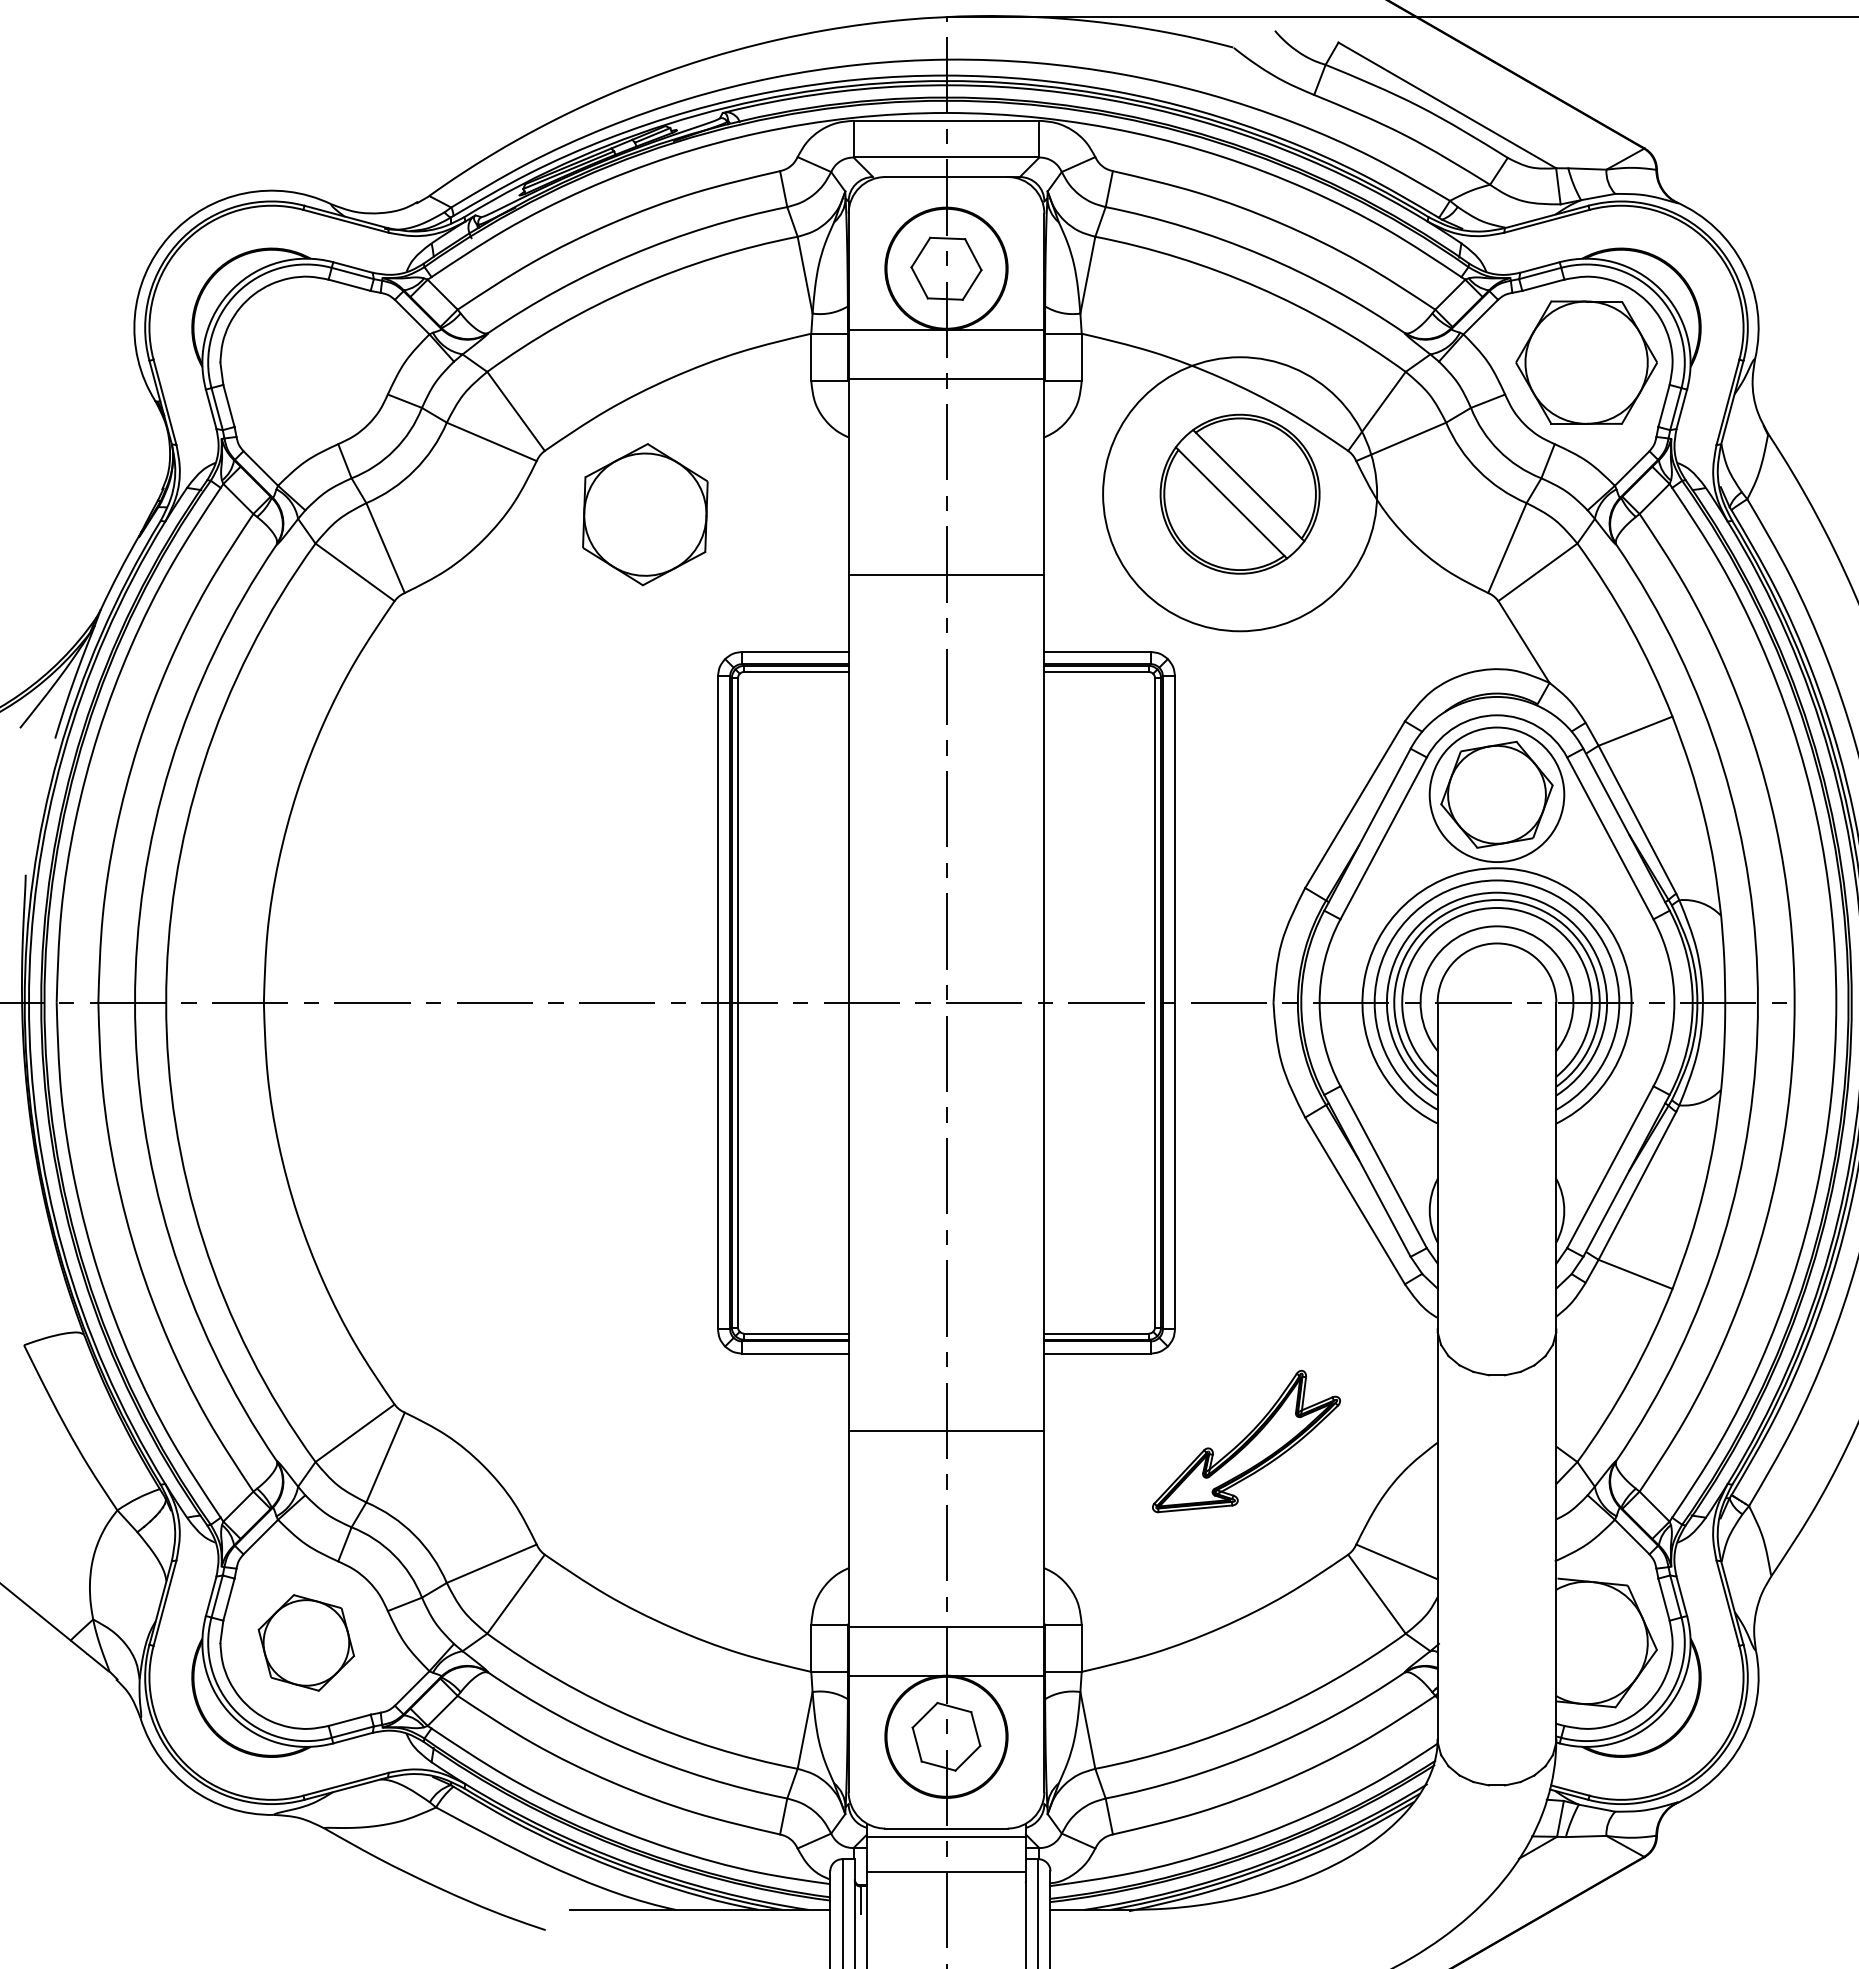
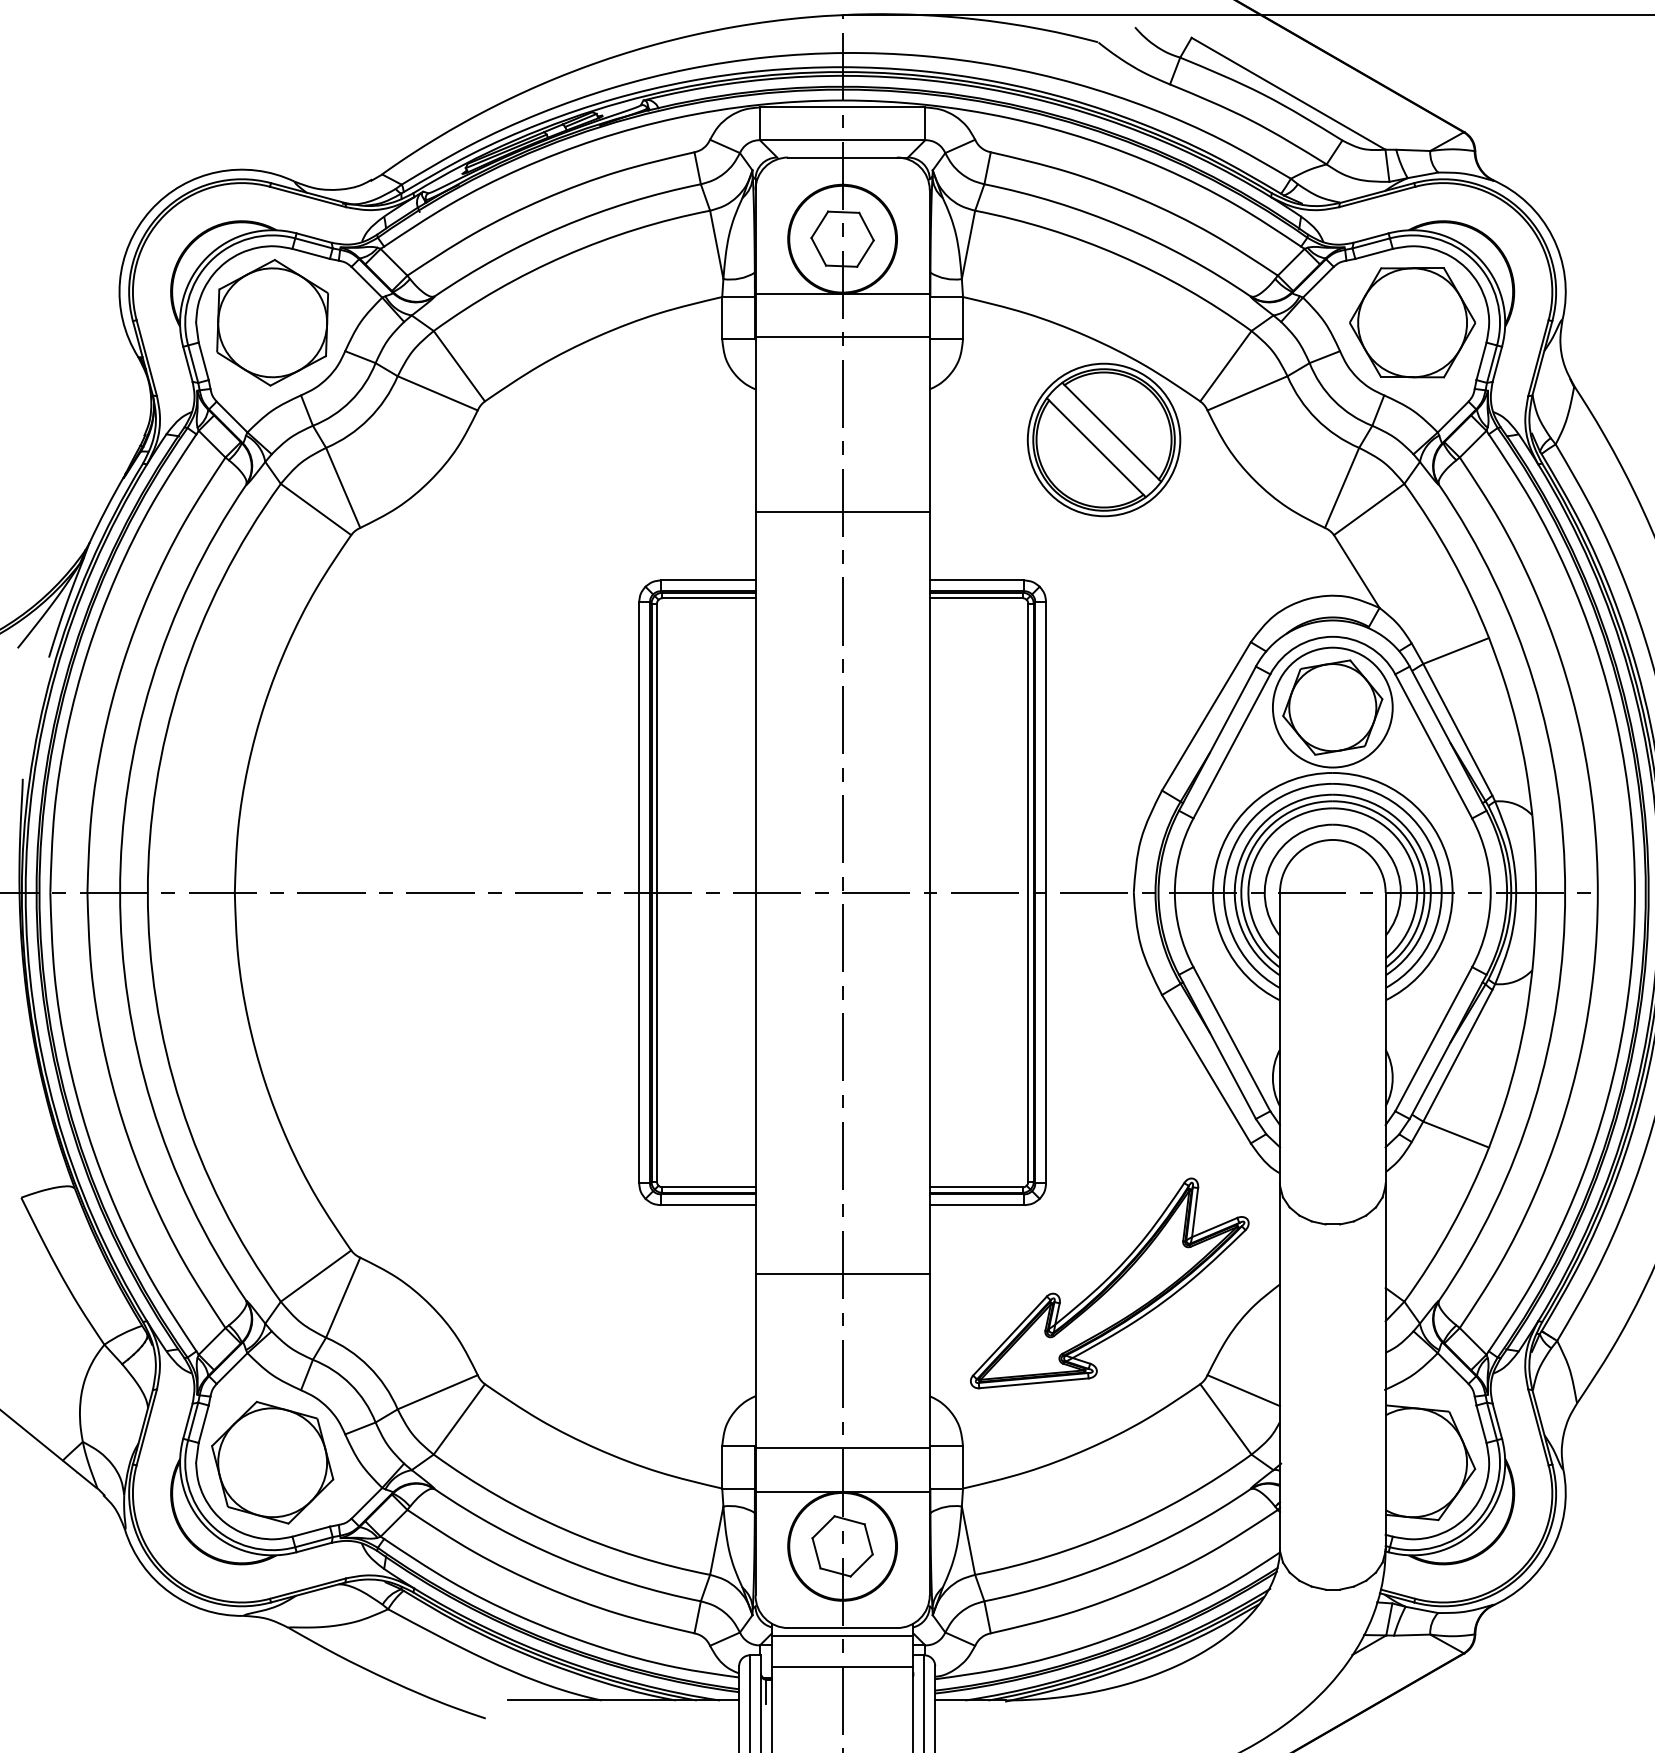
circle: (1239, 493) -> (1103, 439), size x0.62
part: (645, 514) -> (272, 322), moved
part: (1246, 1441) -> (1109, 1283), size x1.67
part: (306, 1642) -> (272, 1462), size x1.43

